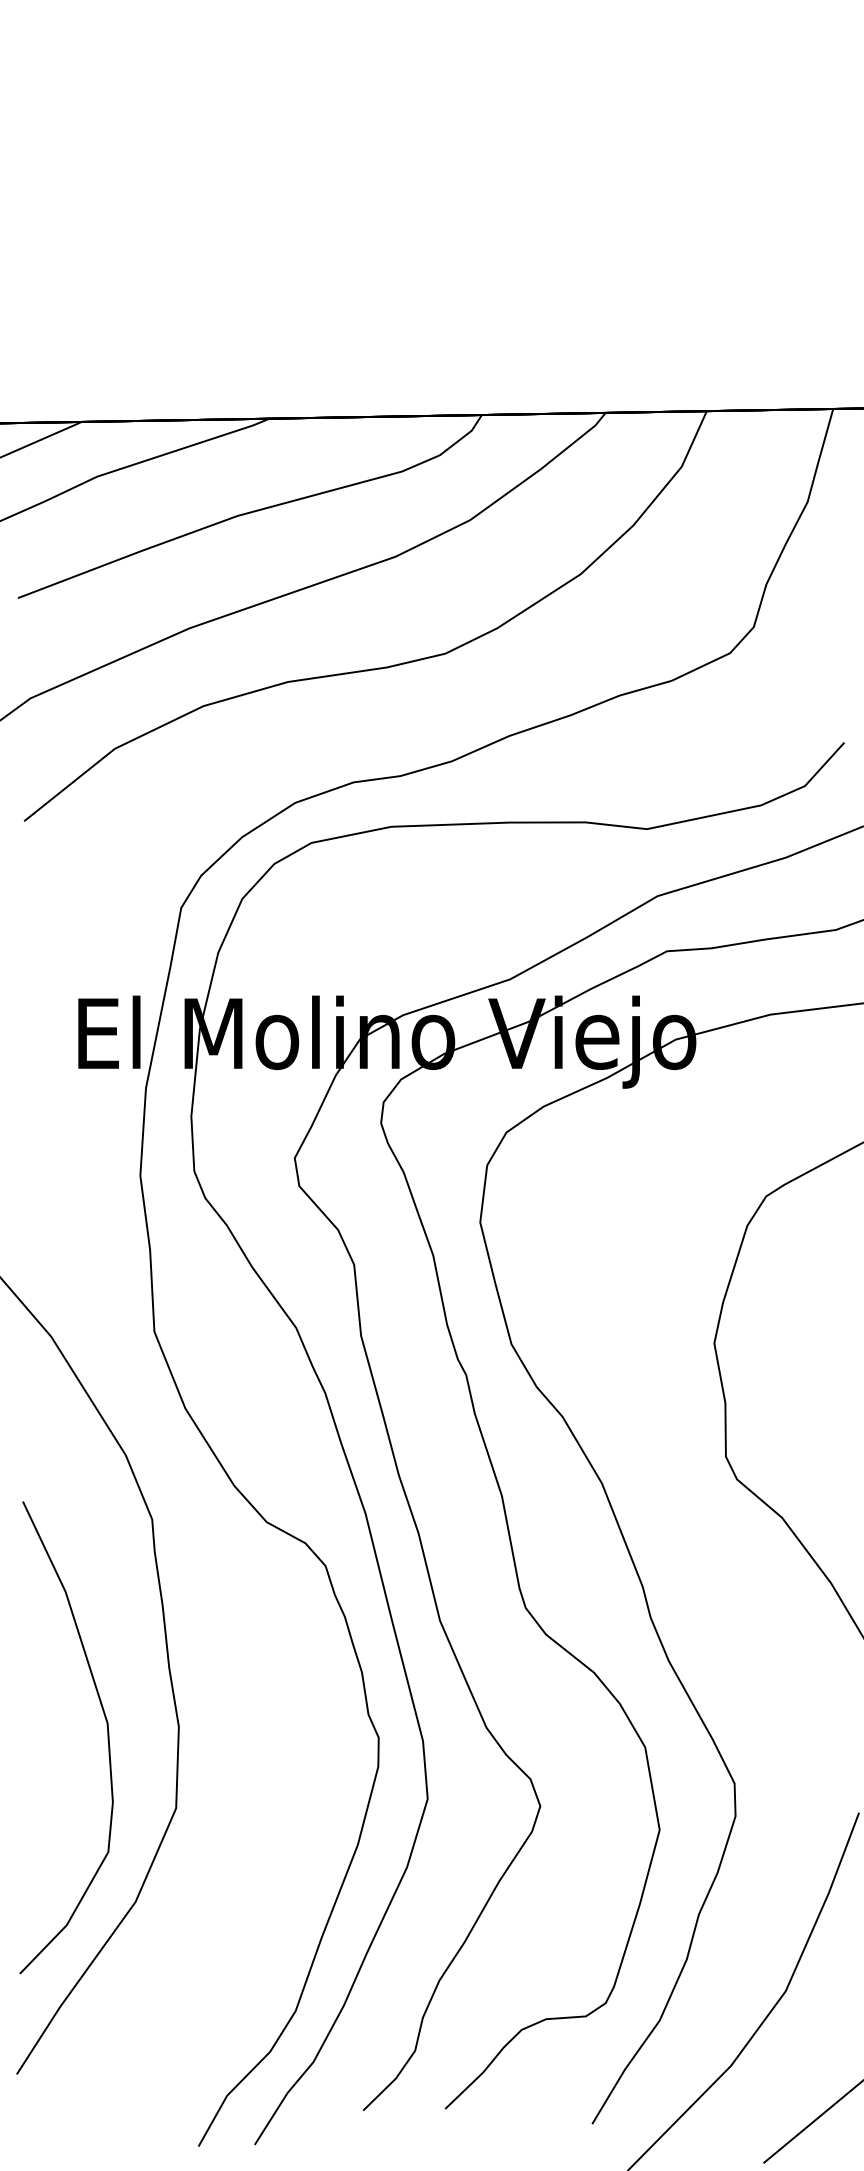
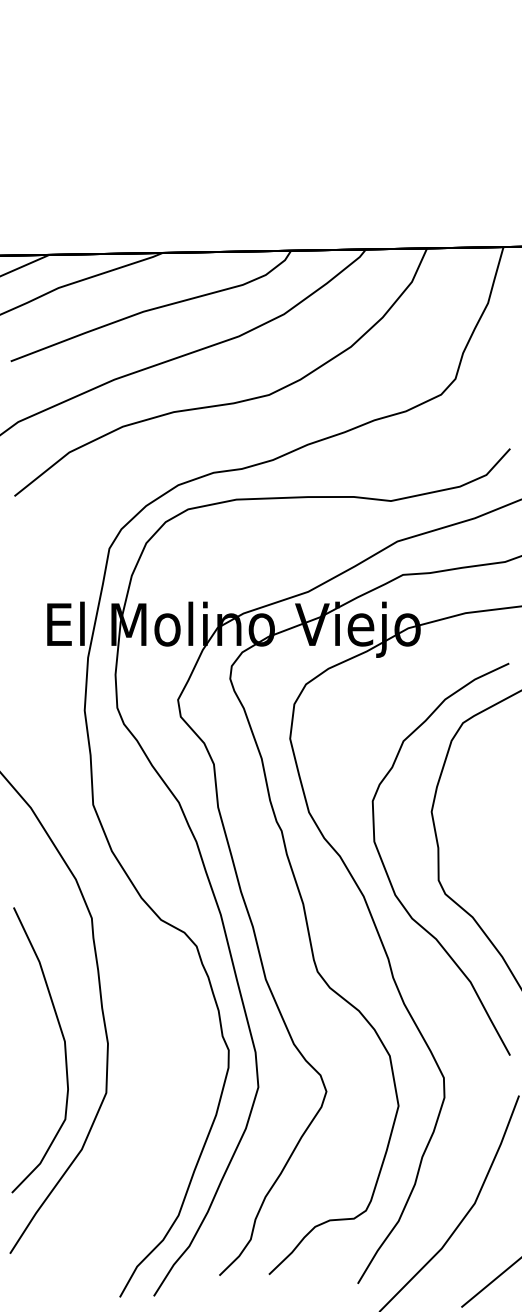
curve: (646, 1455) -> (390, 879), added

